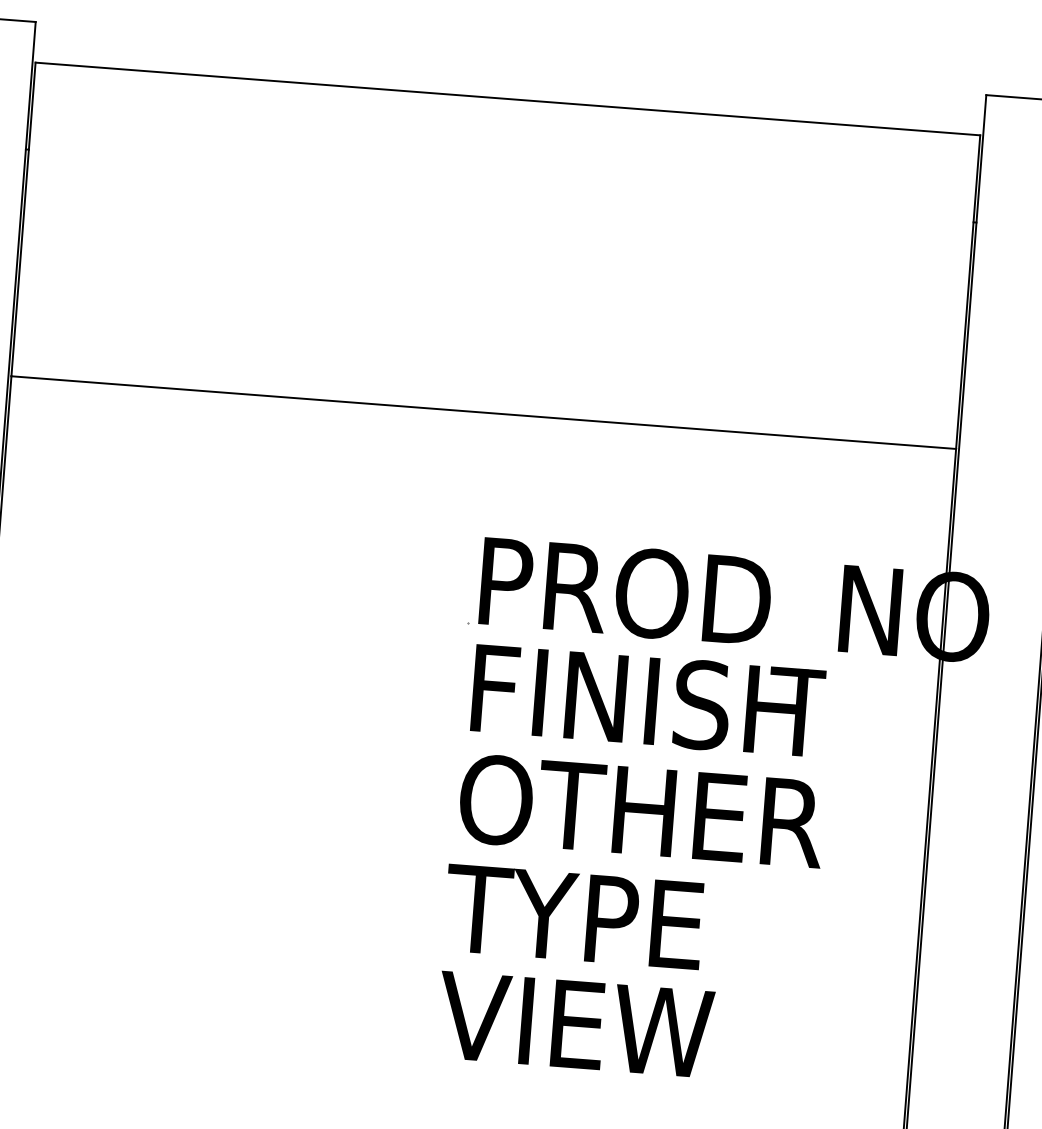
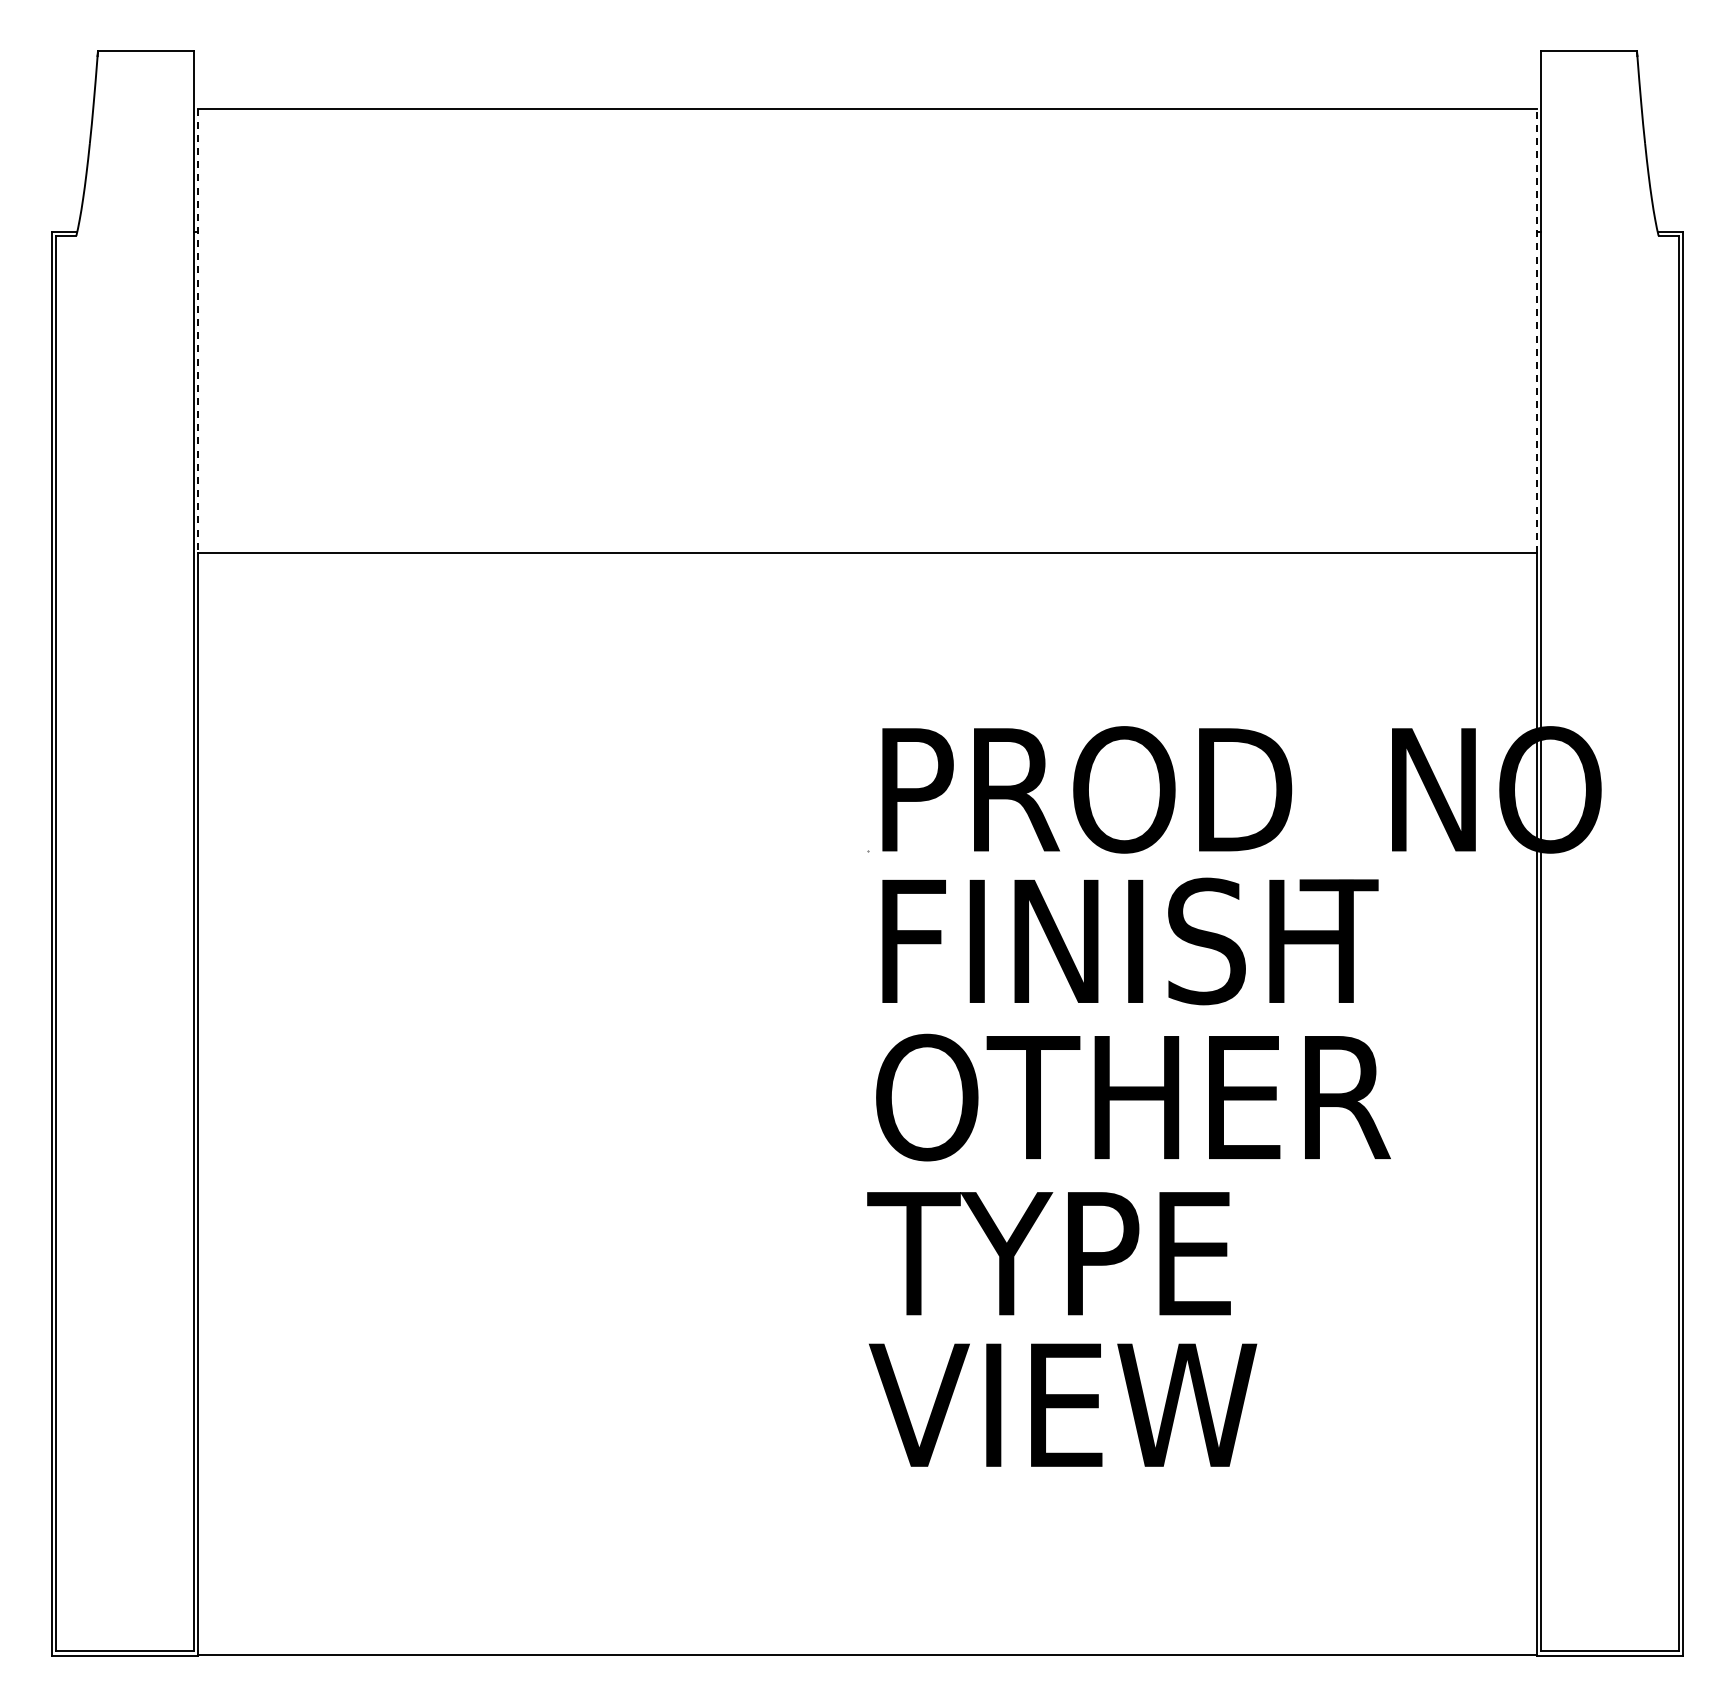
line: (23, 219) -> (198, 331), solid -> dashed
line: (967, 291) -> (1536, 330), solid -> dashed

